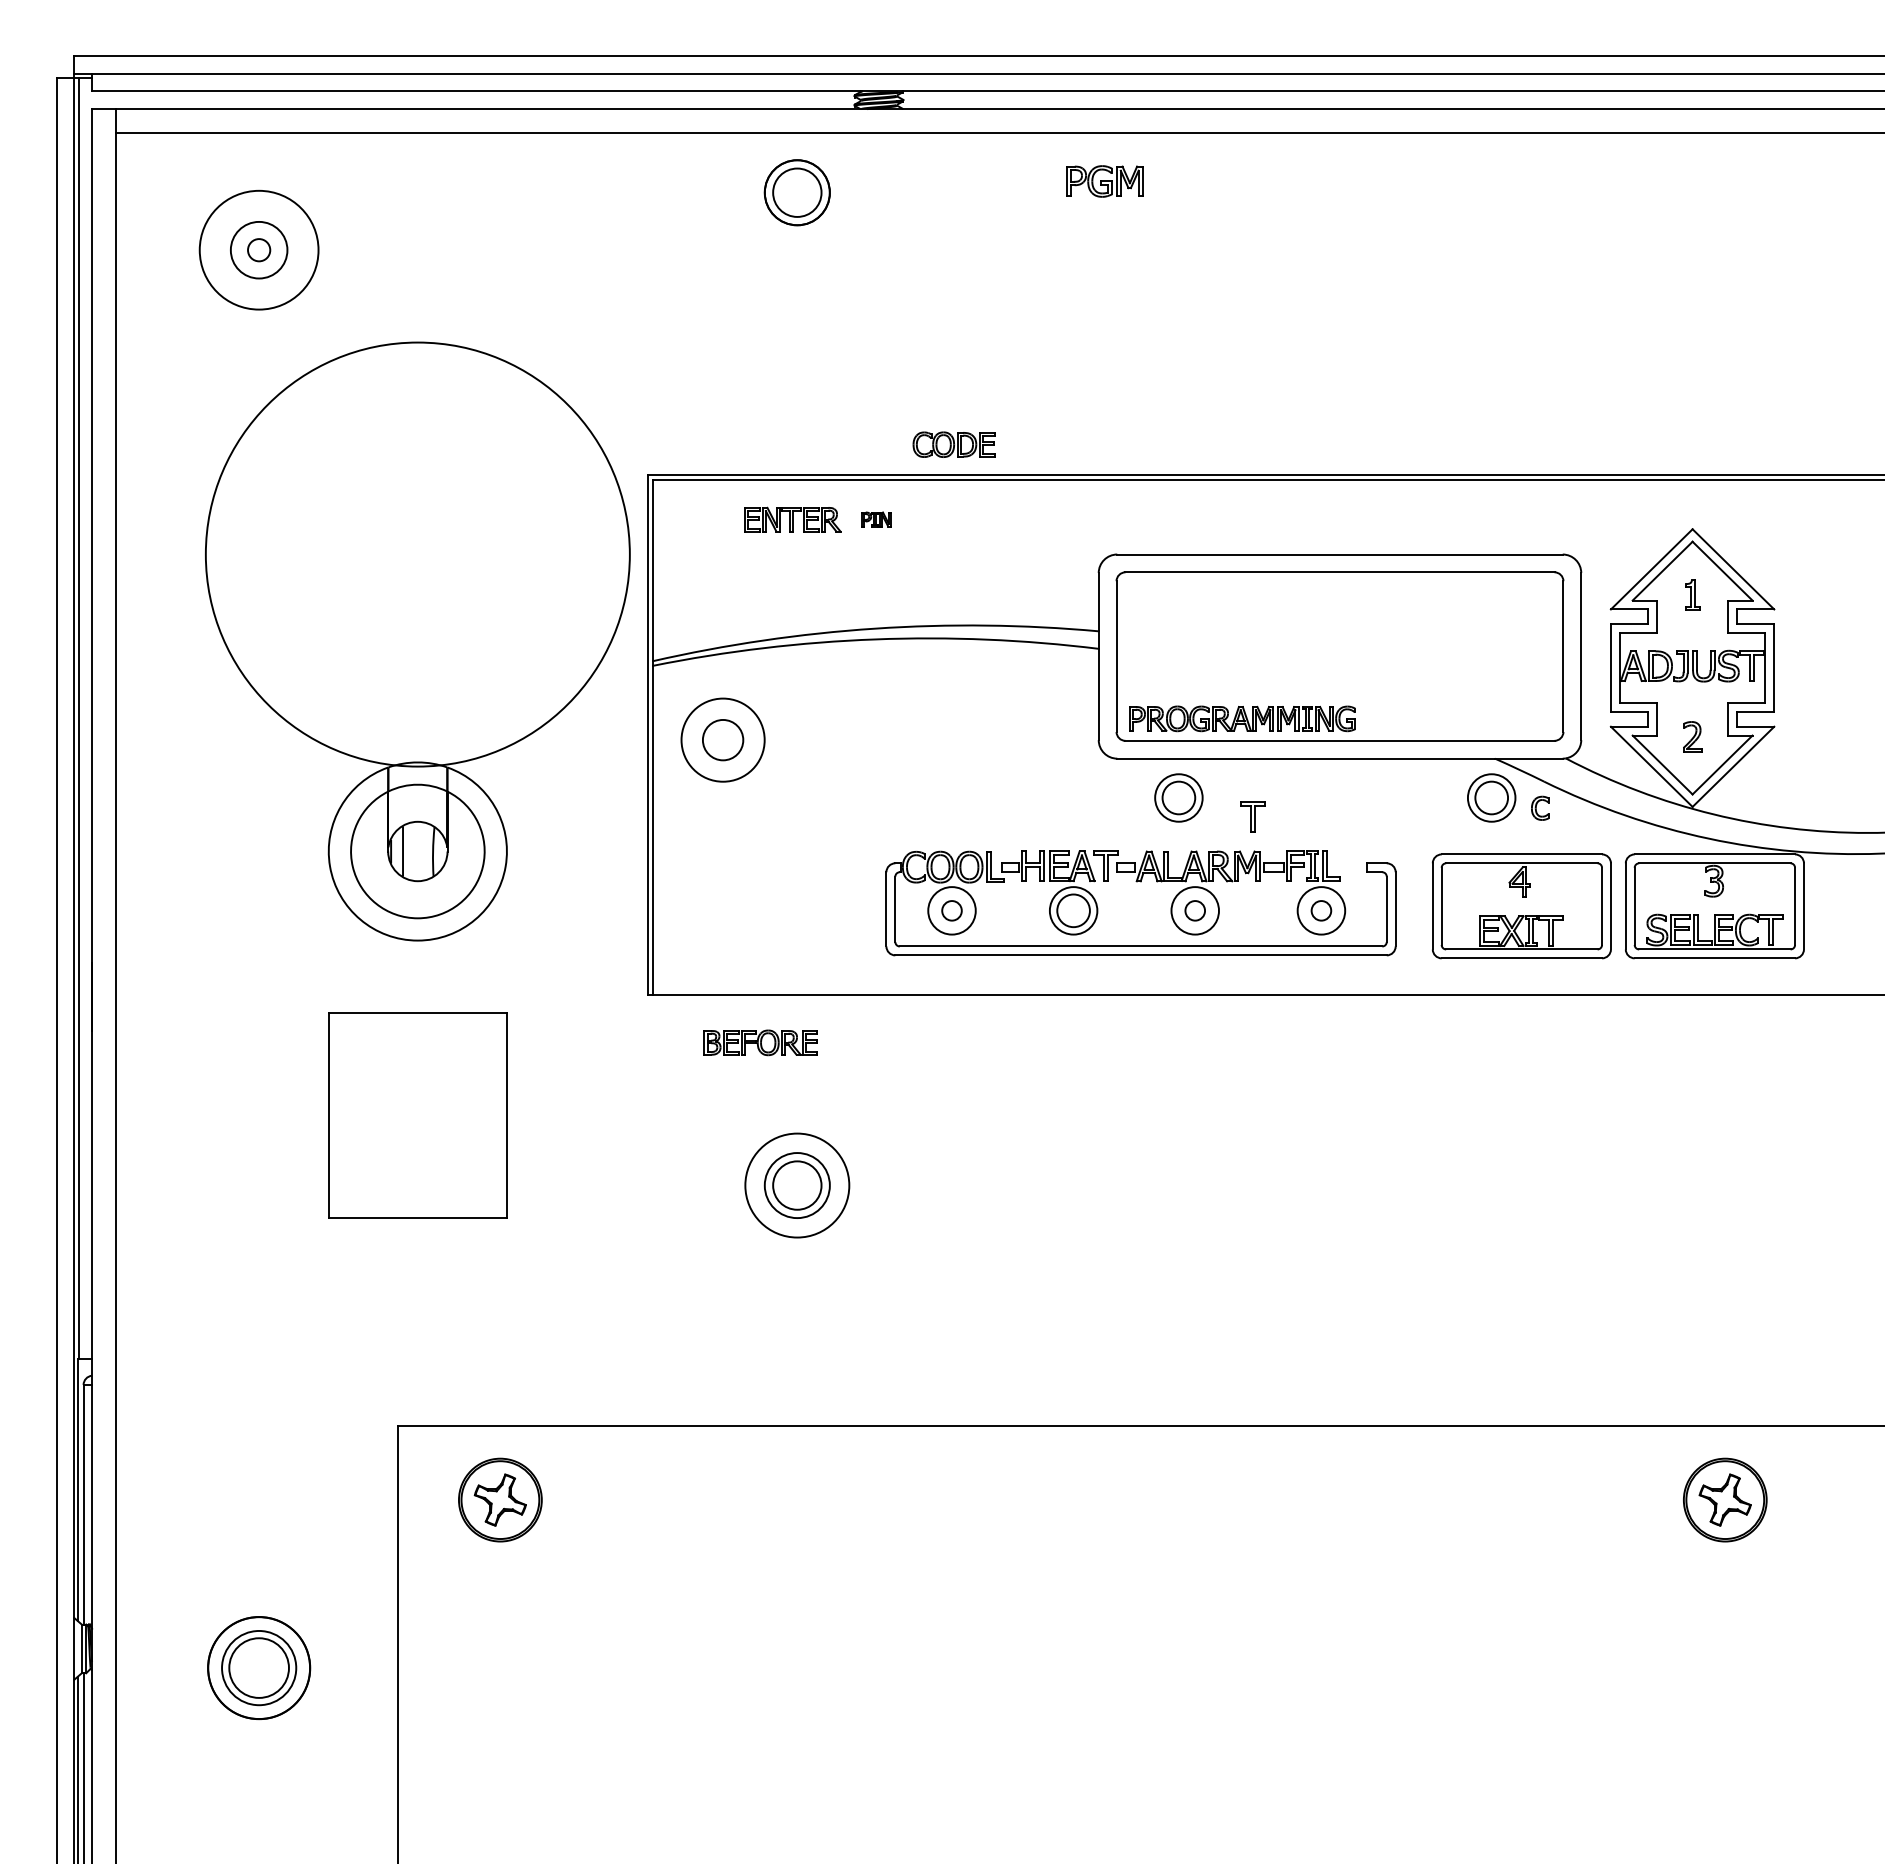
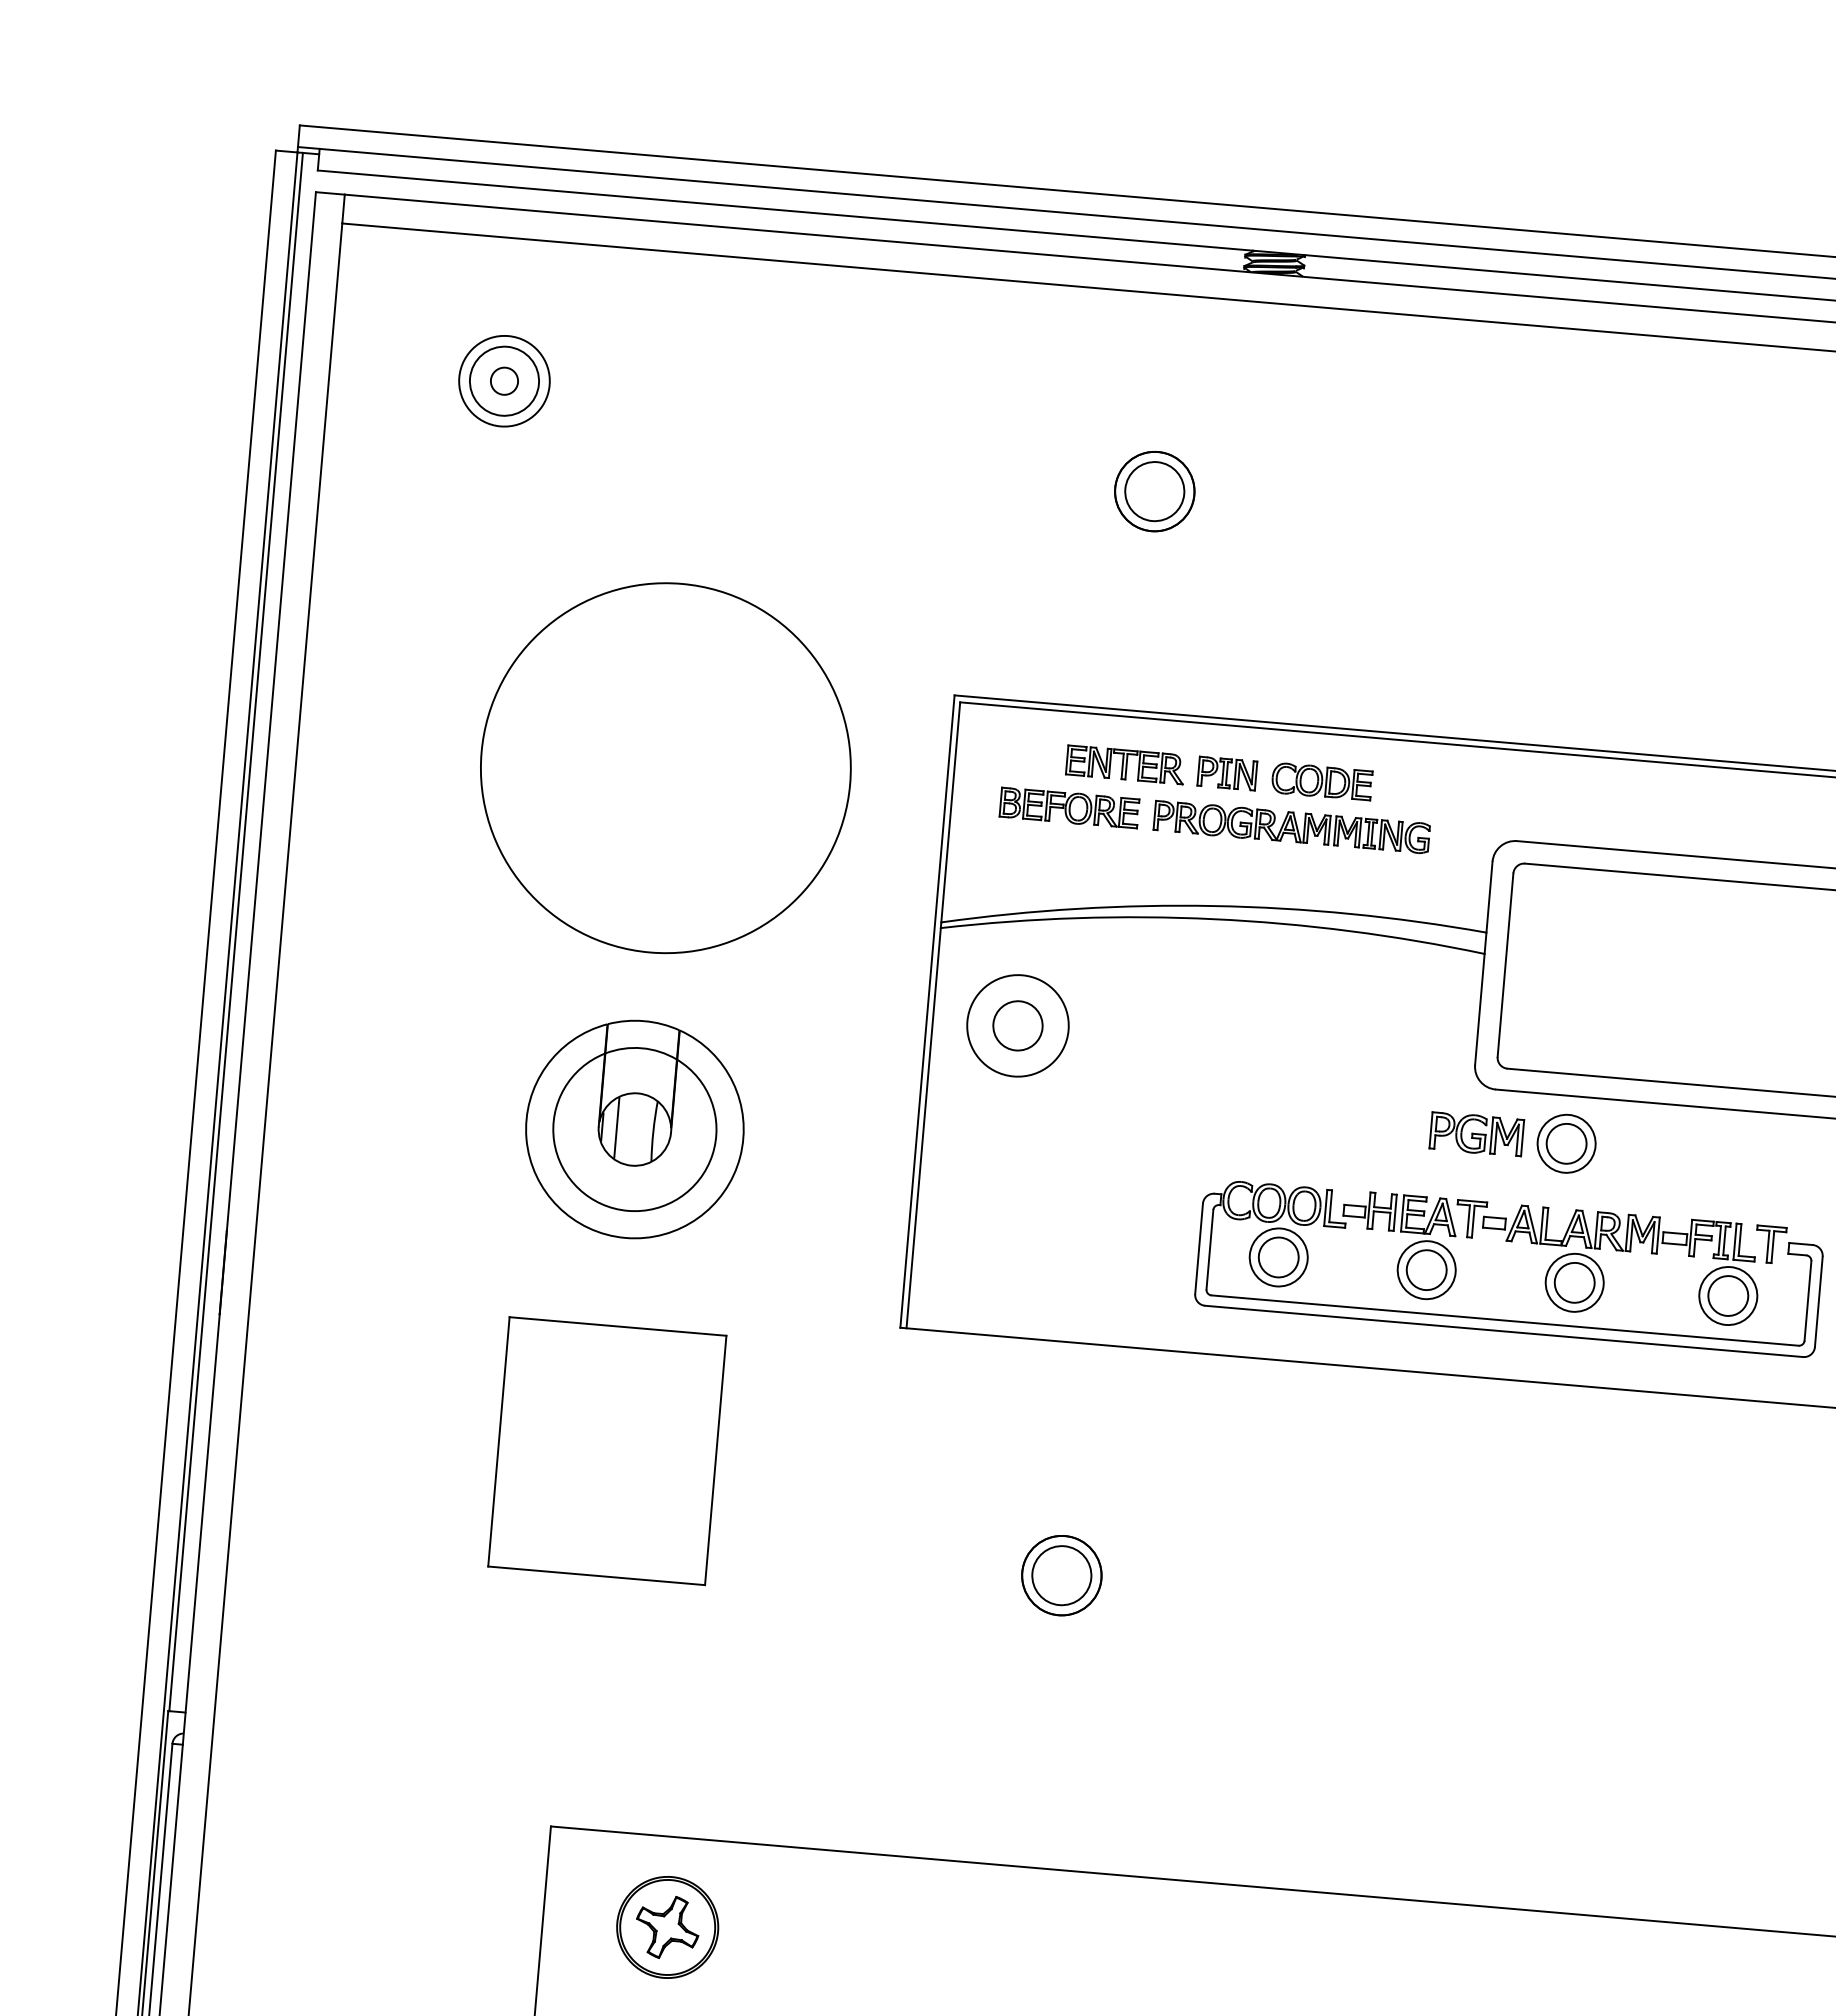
part: (1104, 181) -> (1476, 1134), moved
part: (796, 192) -> (1153, 491), moved
circle: (259, 250) -> (504, 381), size x0.62
part: (953, 444) -> (1321, 781), moved
part: (876, 519) -> (1227, 773), size x1.67
circle: (417, 554) -> (665, 768), size x0.71
part: (1242, 718) -> (1291, 826), moved
part: (1252, 816) -> (1769, 1243), moved
circle: (951, 910) -> (1278, 1257), size x1.67
circle: (1194, 910) -> (1573, 1282), size x1.67
circle: (1321, 910) -> (1728, 1295), size x1.67
part: (760, 1042) -> (1069, 807), moved
circle: (796, 1185) -> (1060, 1575), size x0.62

